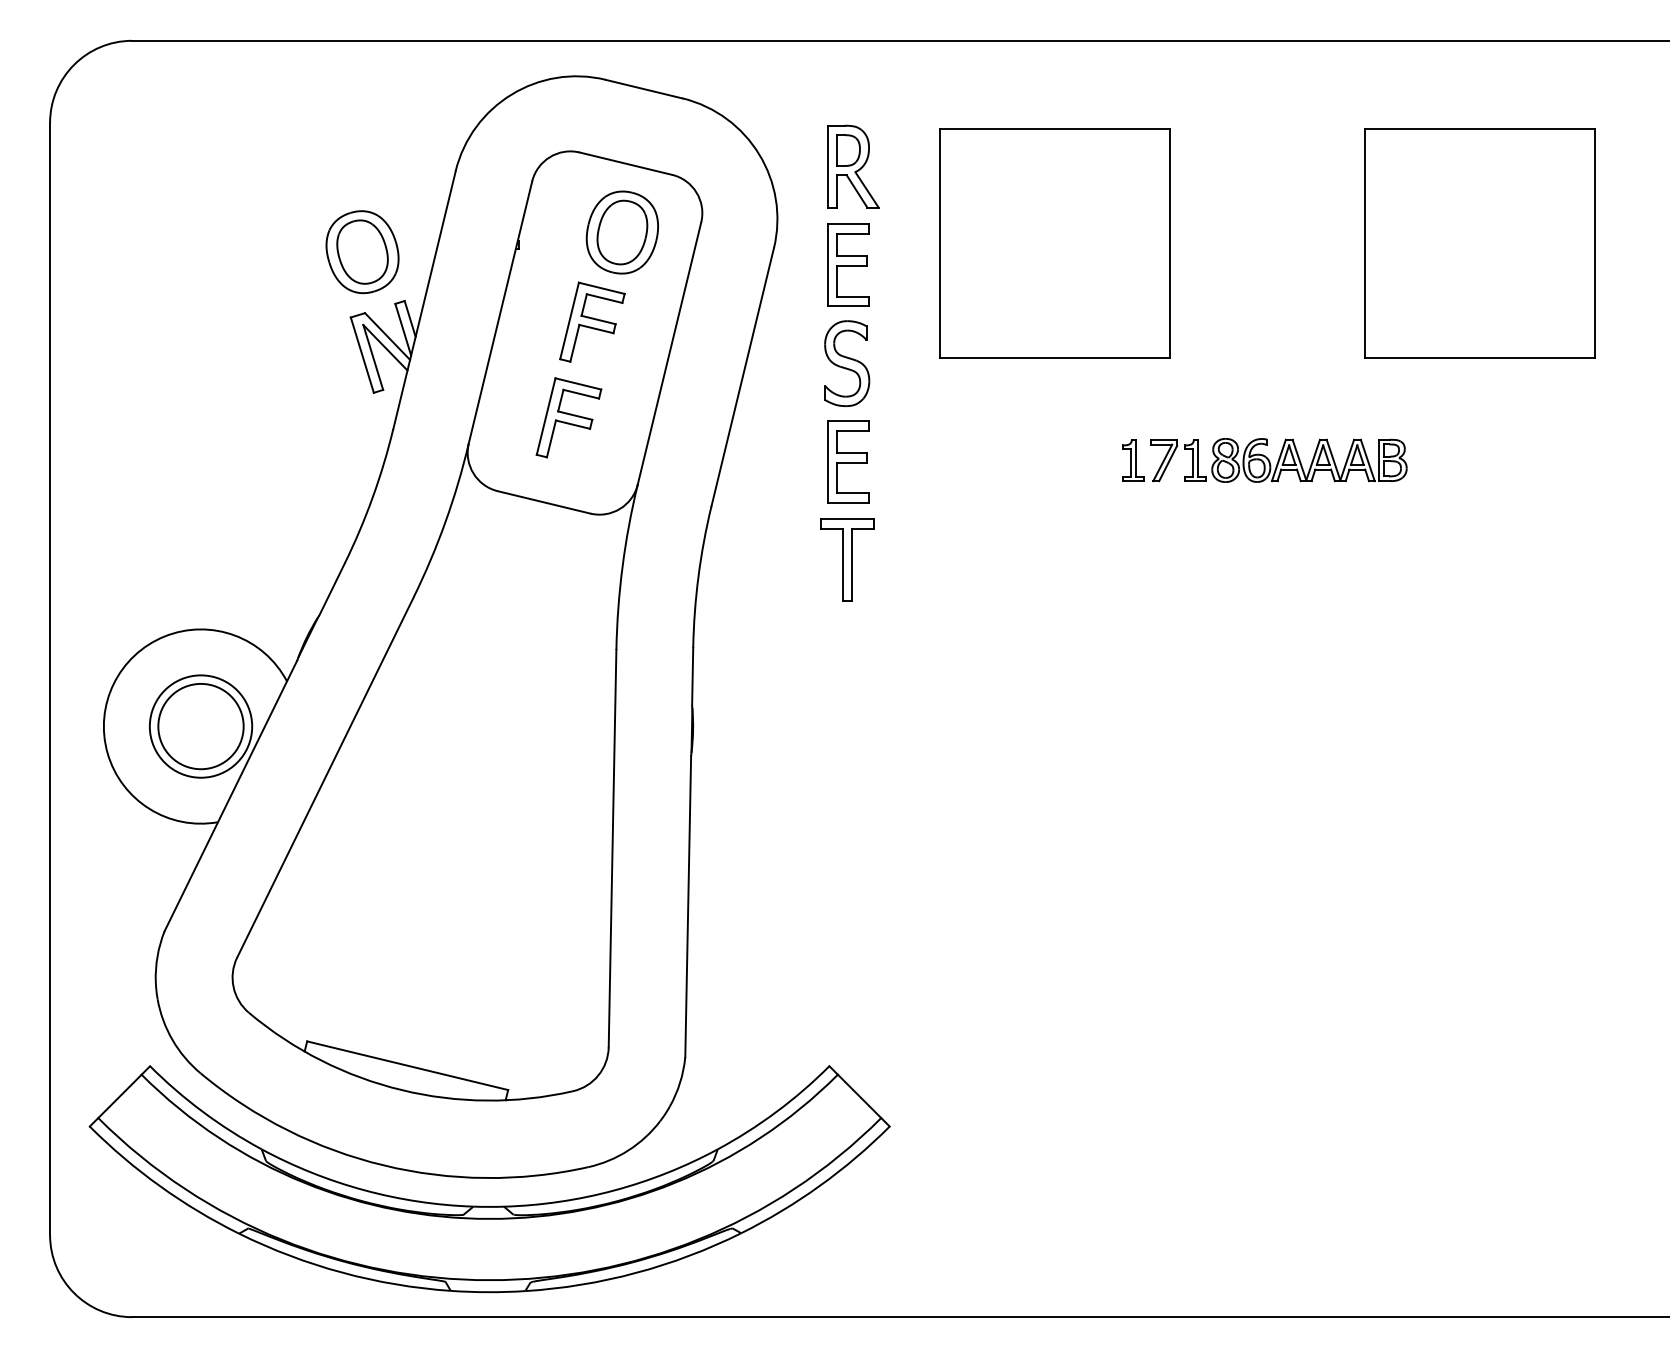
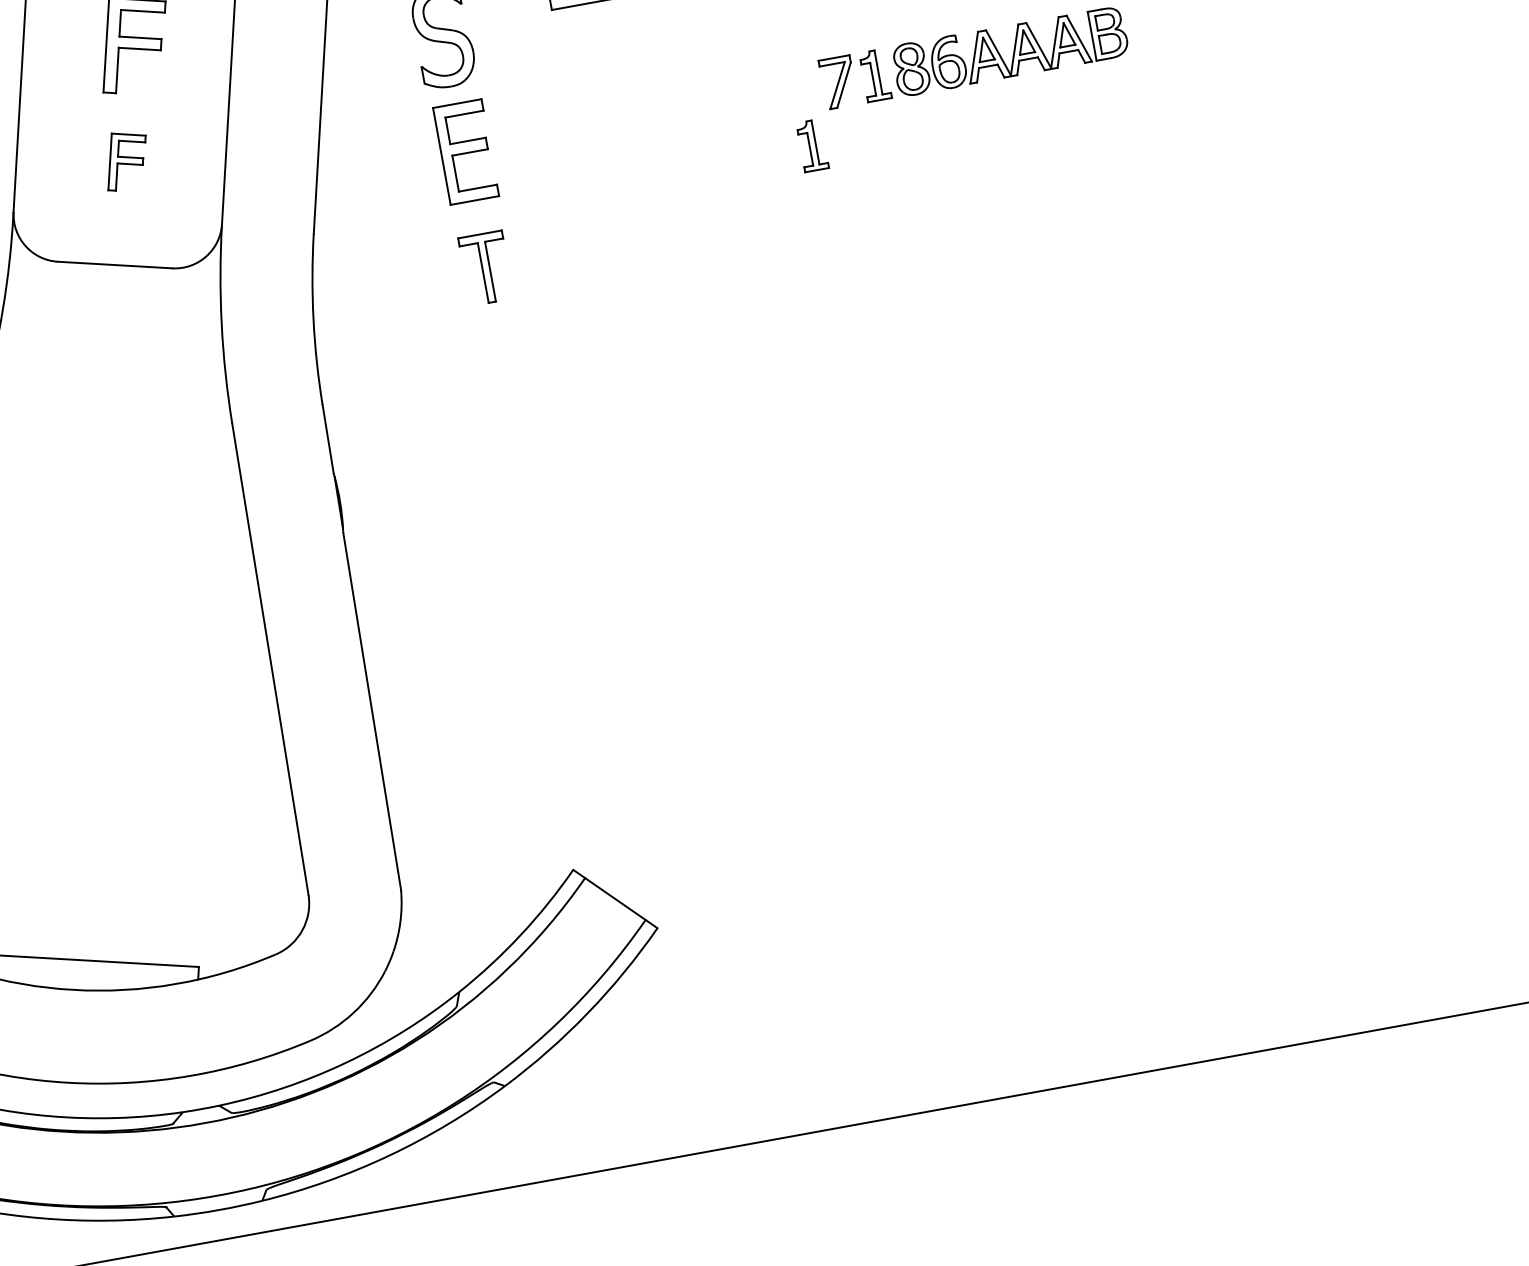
part: (568, 417) -> (125, 159), size x0.6
part: (1133, 460) -> (812, 145), moved
part: (847, 559) -> (485, 267), size x0.7

